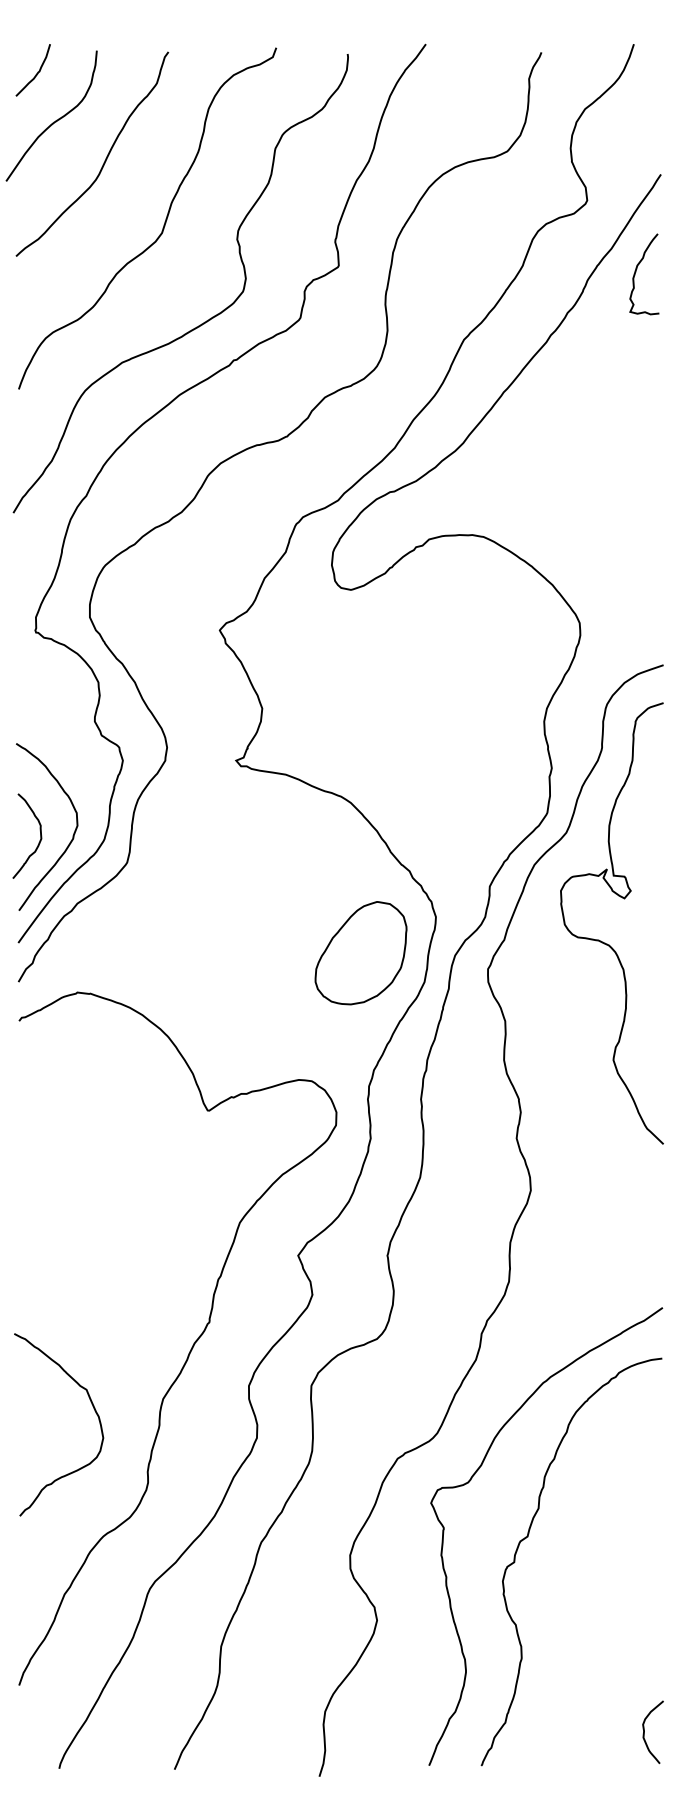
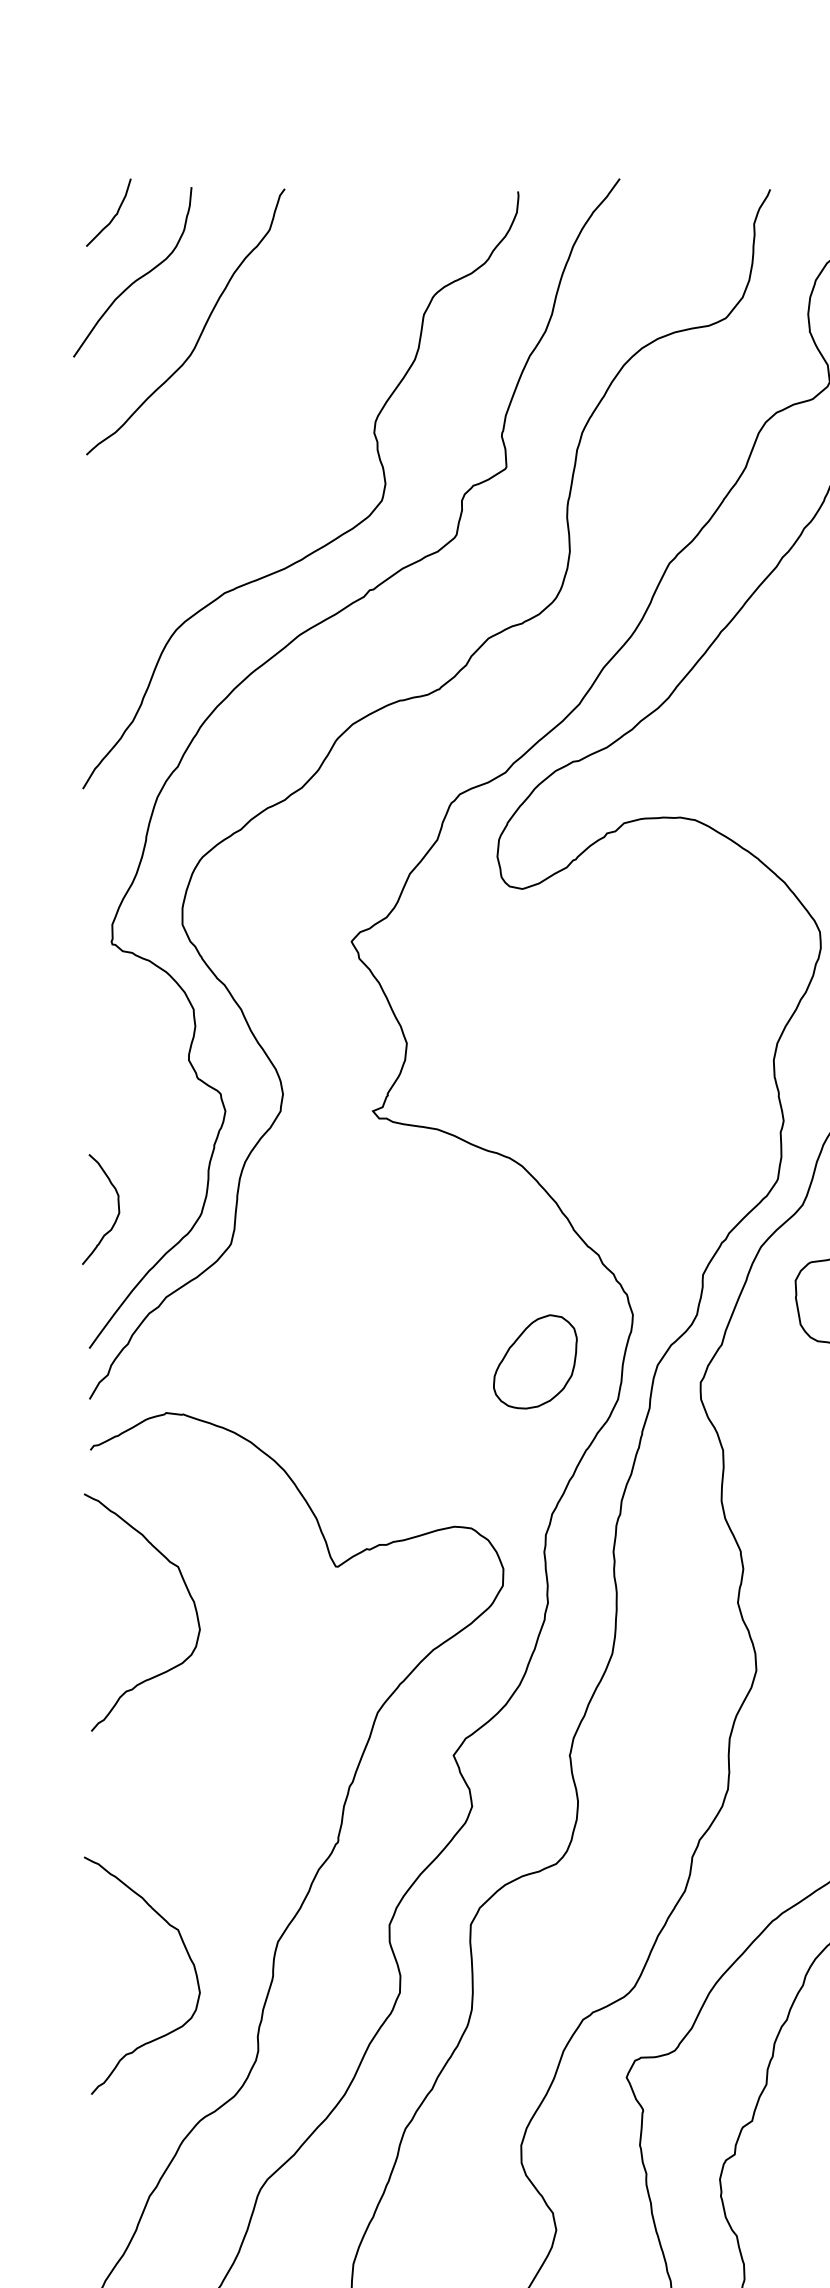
curve: (163, 224) -> (278, 413), removed
curve: (72, 835) -> (159, 1208), removed
part: (360, 953) -> (534, 1362), size x0.7
curve: (94, 1132) -> (188, 1595), added

